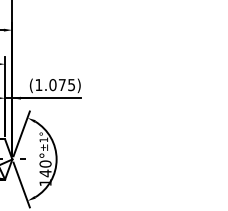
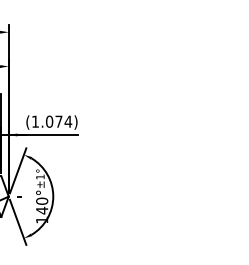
text: (71, 84) -> (68, 121), (1.075) -> (1.074)

